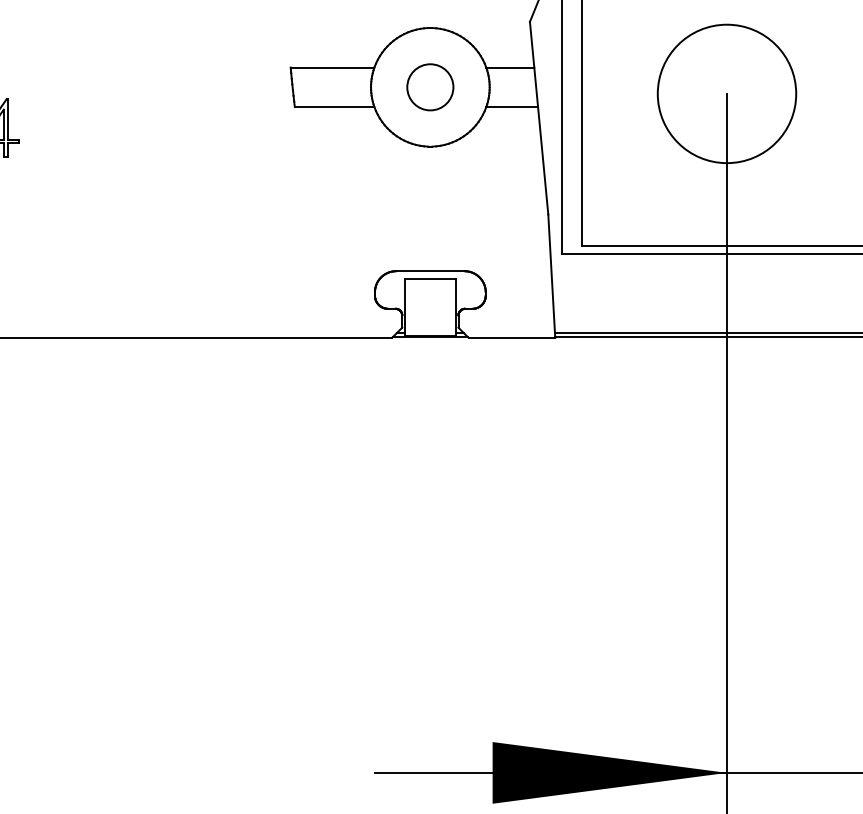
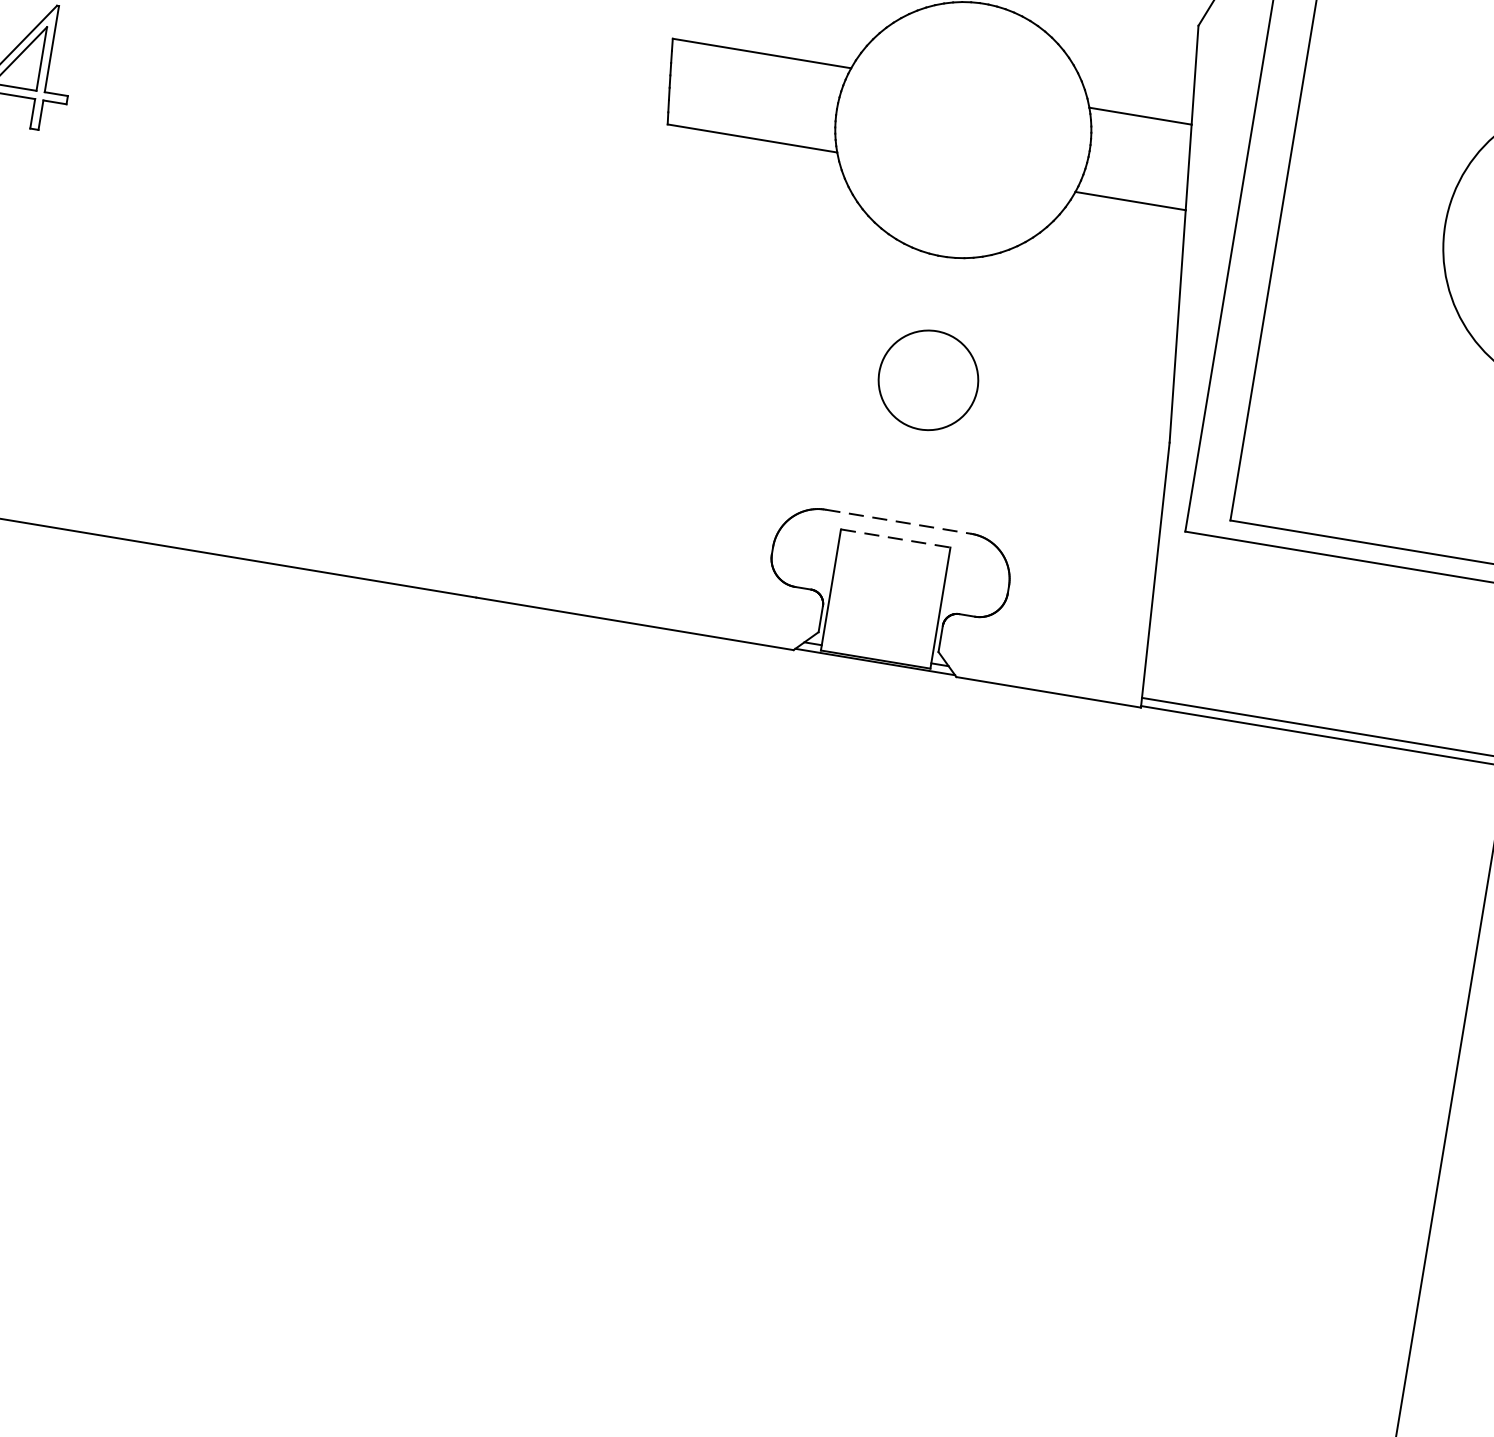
circle: (430, 87) -> (928, 380), moved
line: (430, 271) -> (898, 522), solid -> dashed
line: (430, 279) -> (895, 539), solid -> dashed

